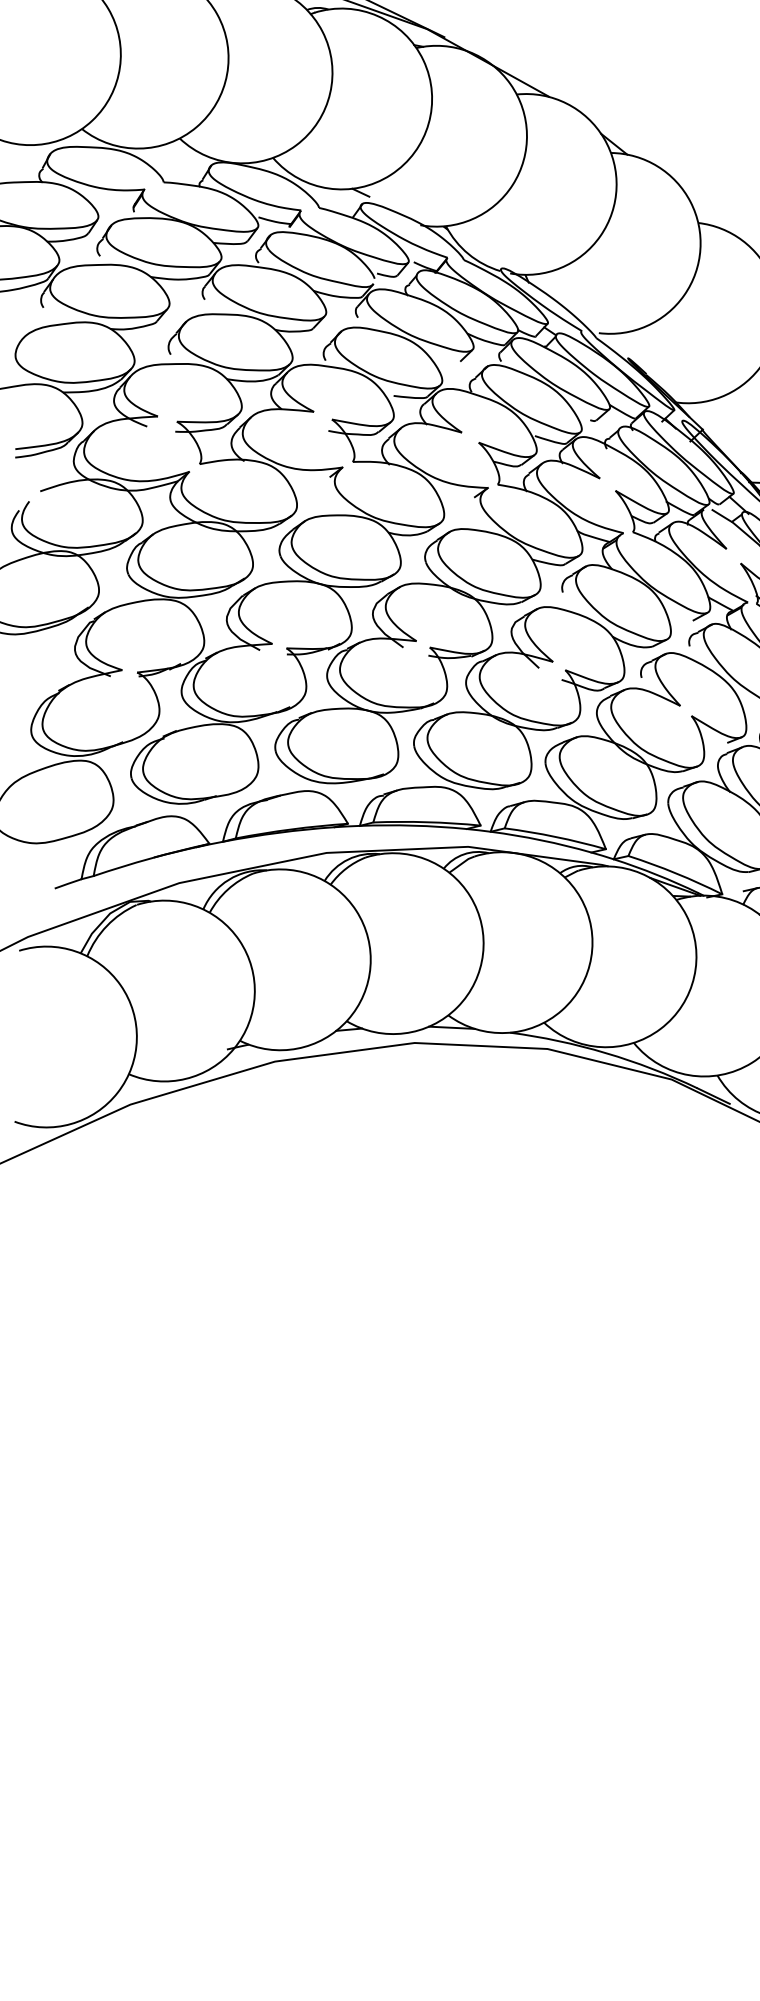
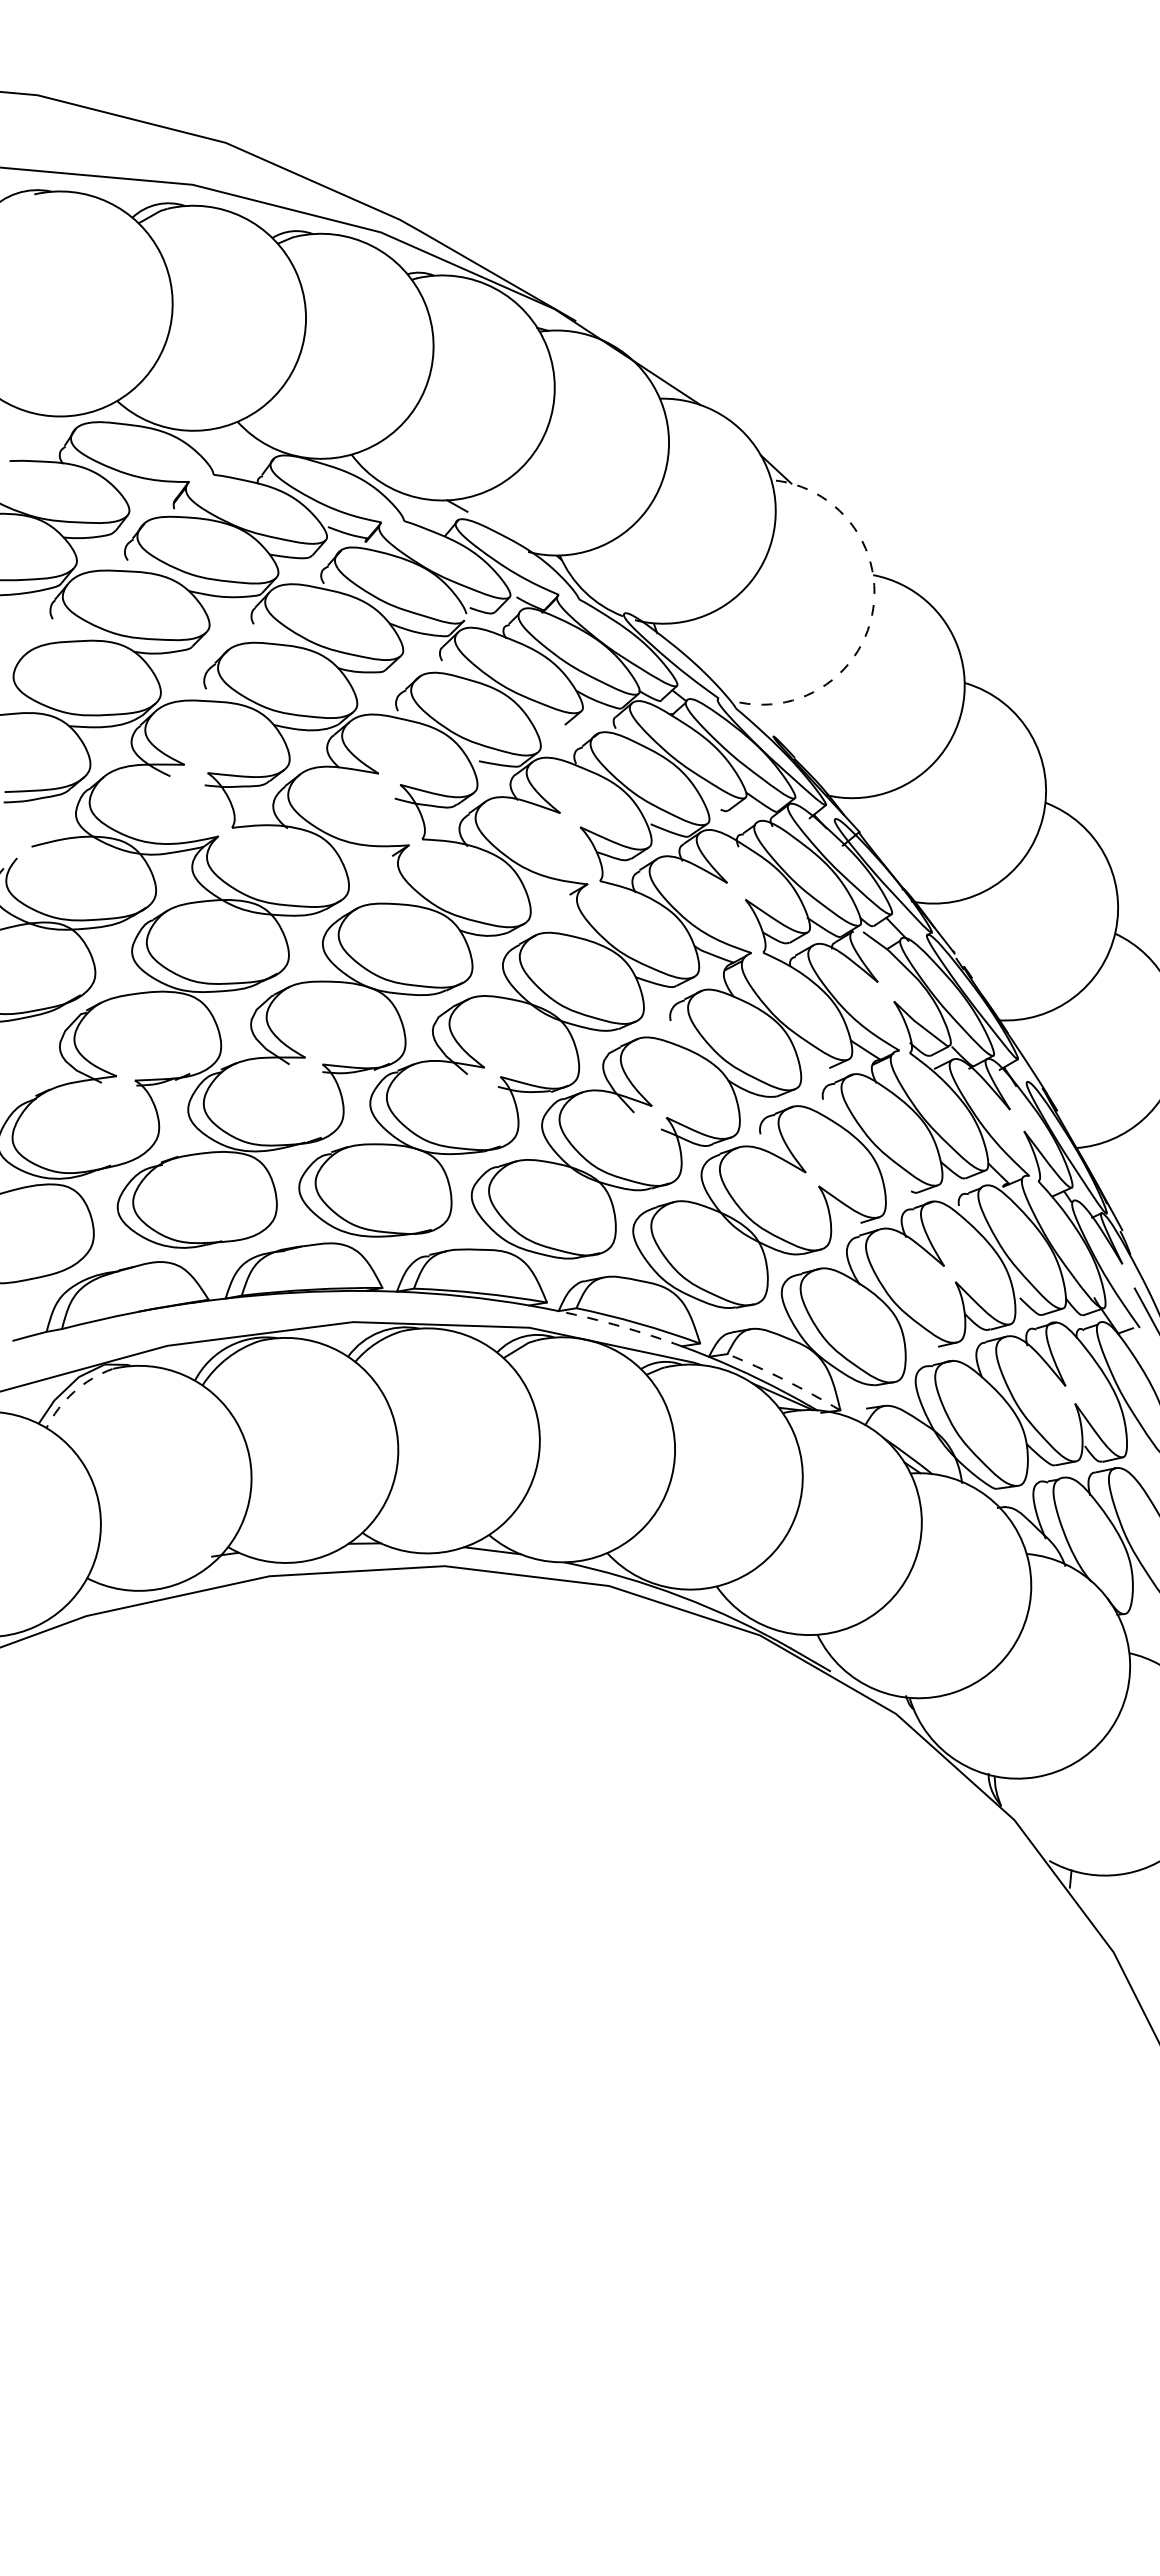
arc: (700, 249) -> (873, 608), solid -> dashed
arc: (541, 840) -> (620, 1326), solid -> dashed
arc: (675, 873) -> (784, 1380), solid -> dashed
arc: (106, 926) -> (73, 1392), solid -> dashed

